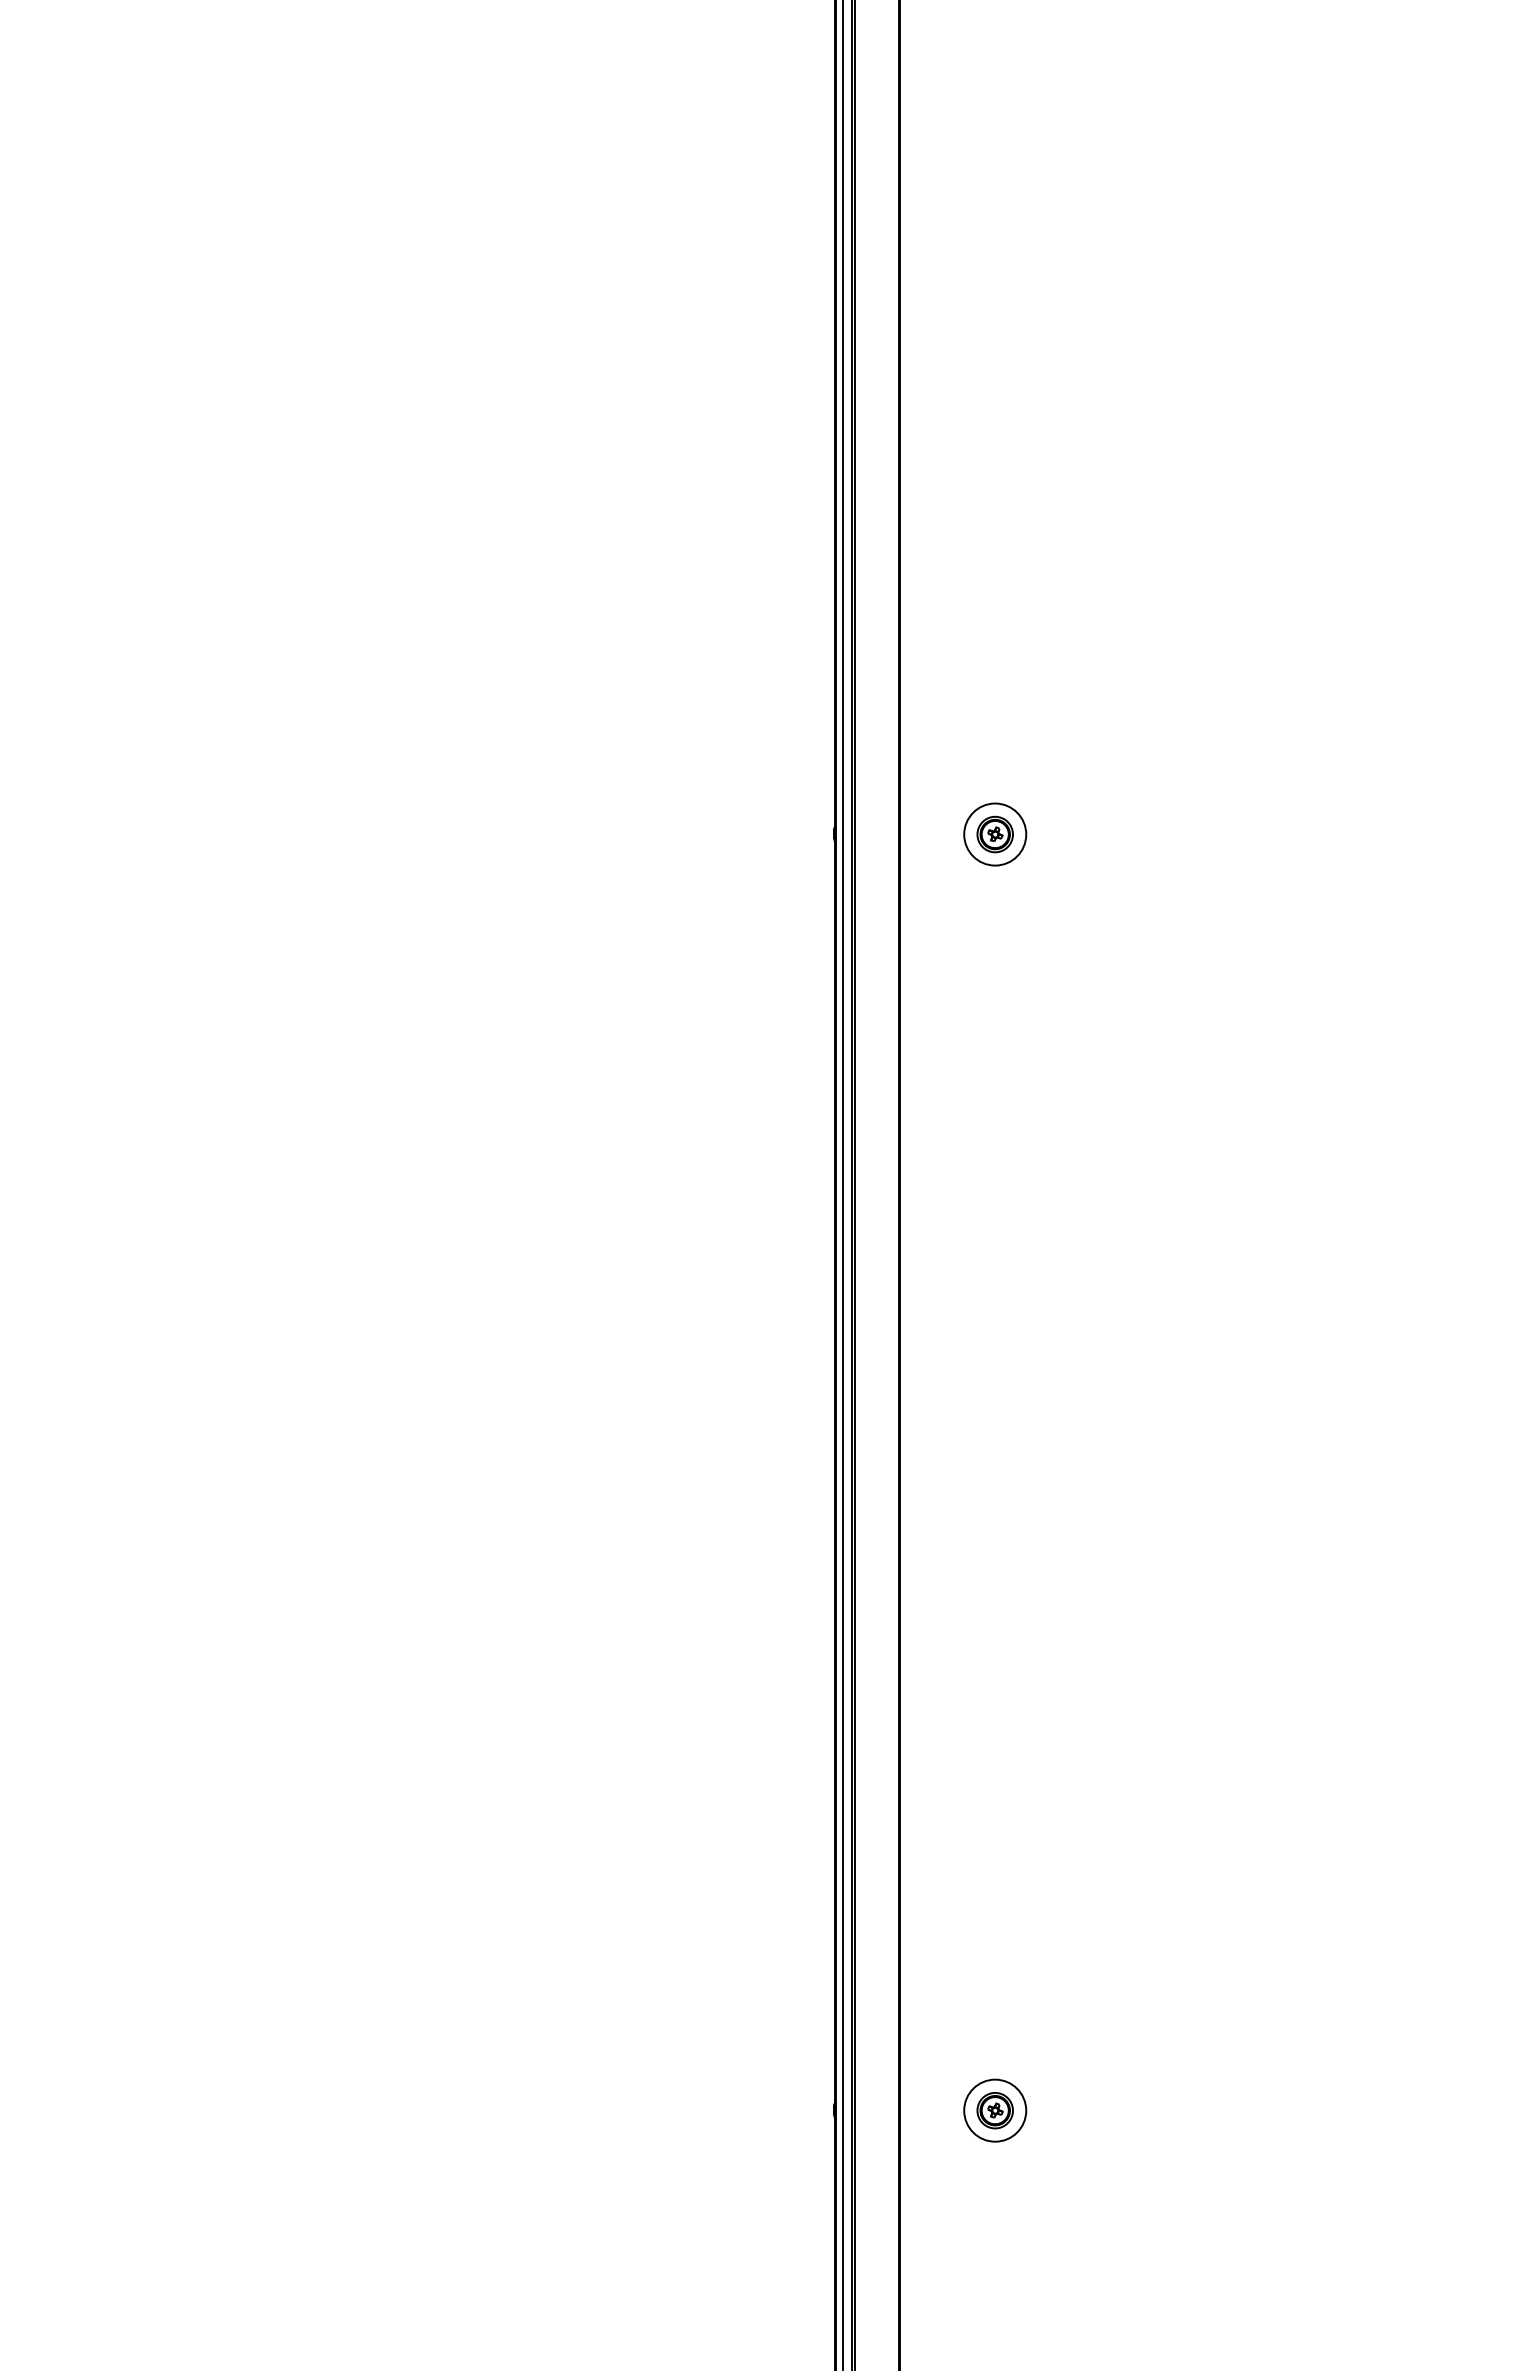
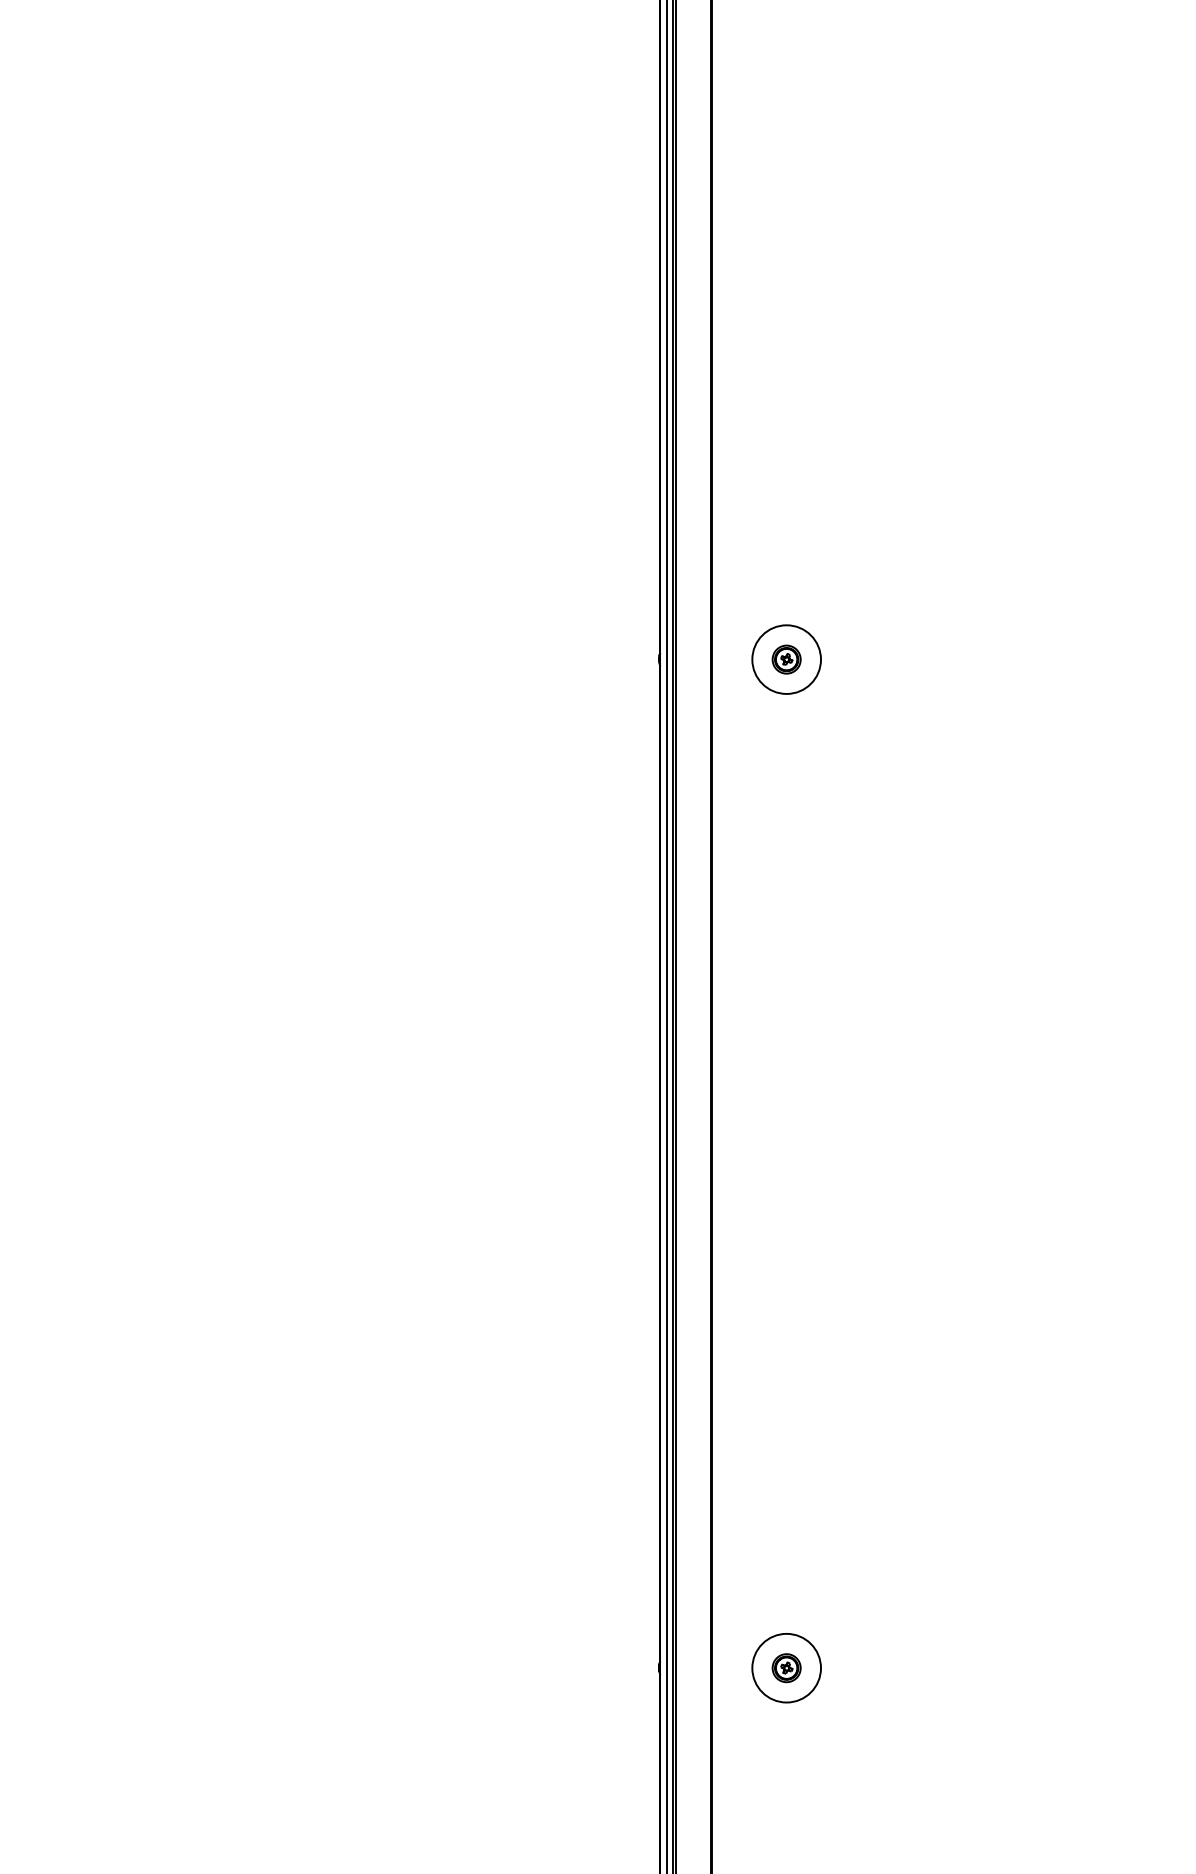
circle: (995, 834) -> (786, 659), size x1.4
circle: (995, 2109) -> (786, 1667), size x1.4

